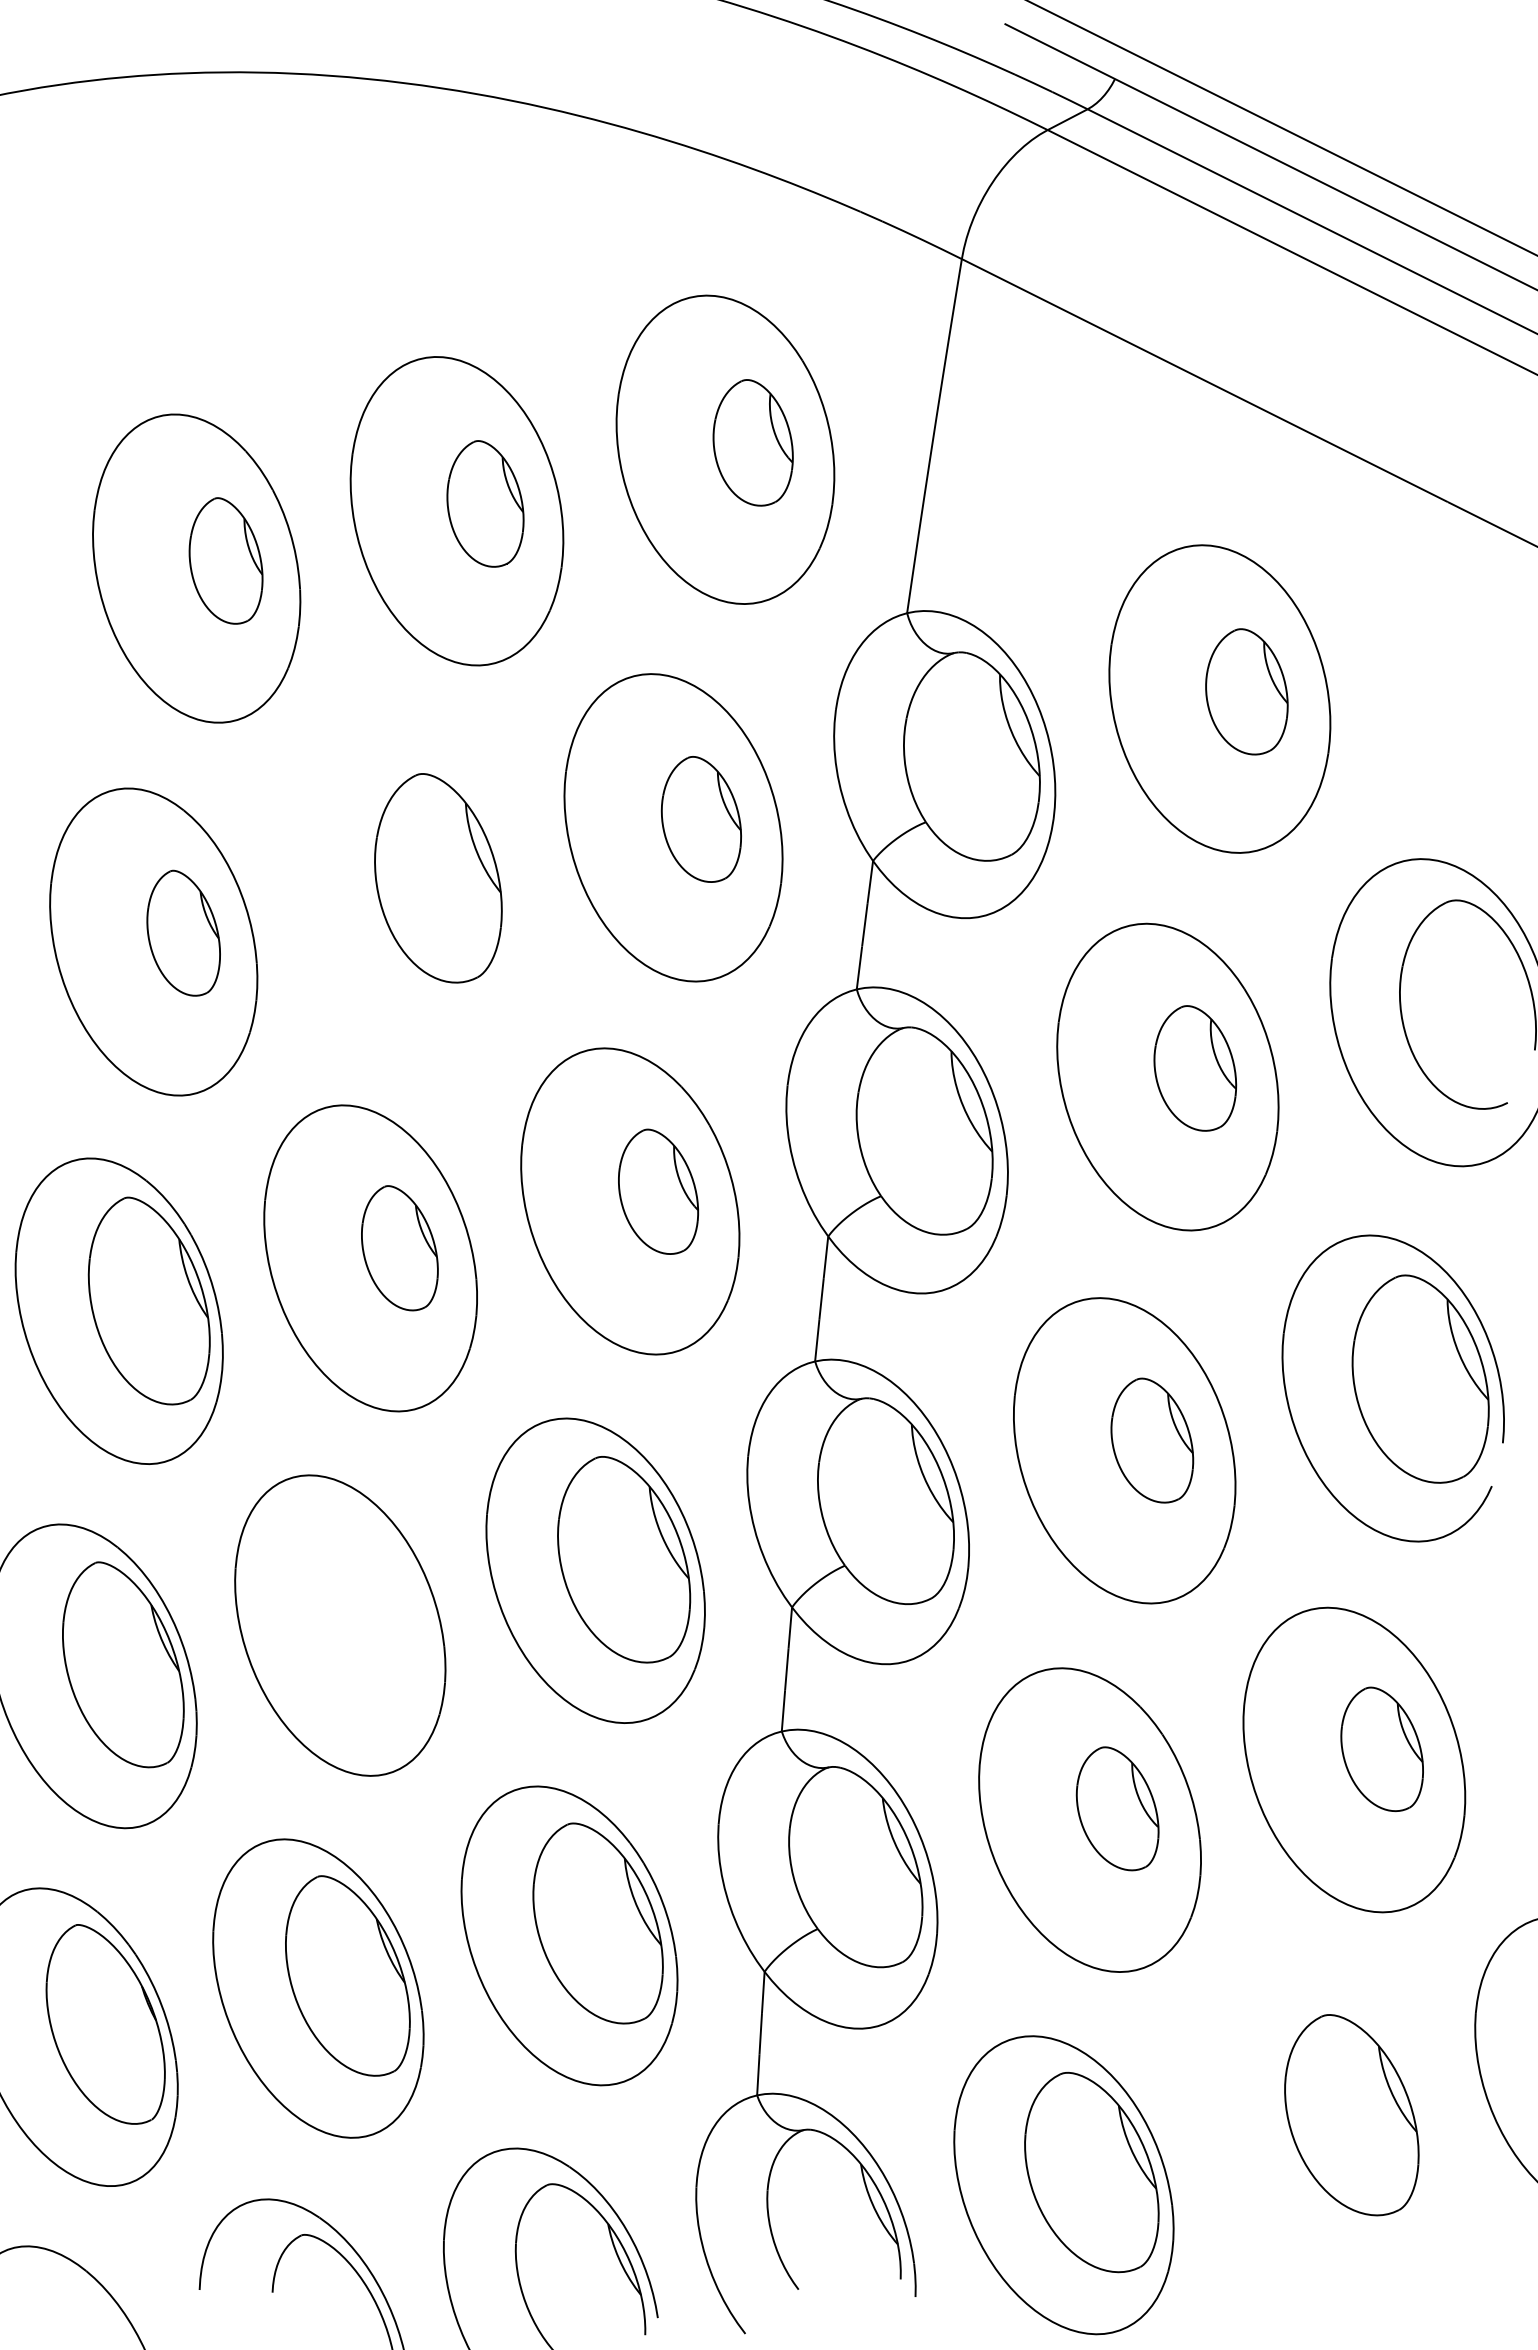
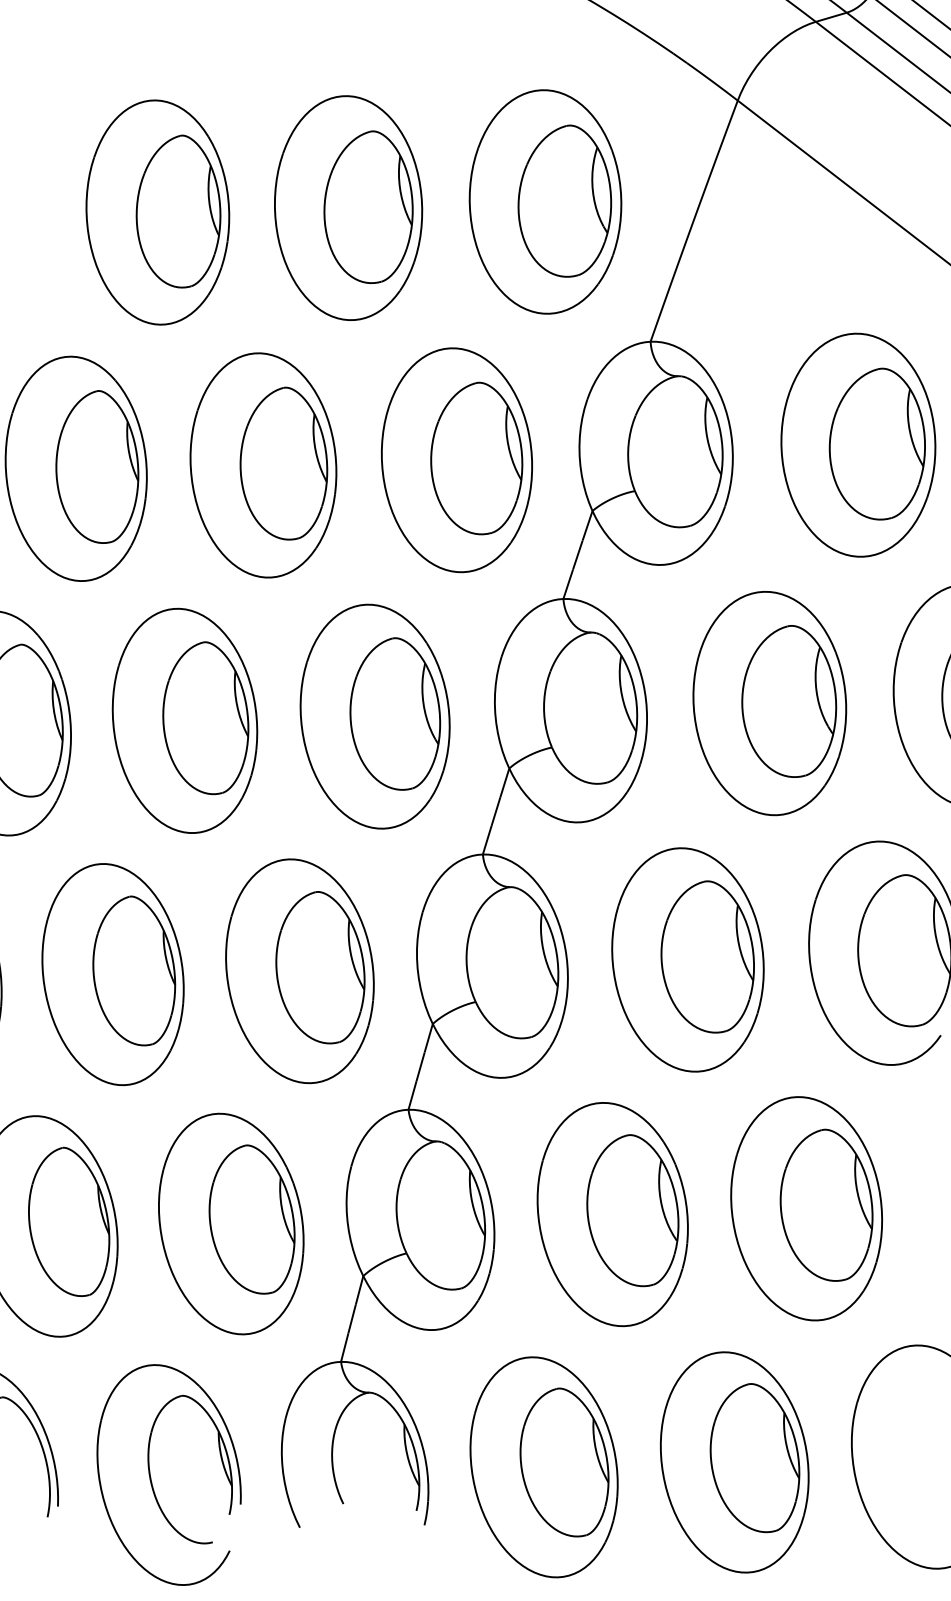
part: (753, 442) -> (566, 200), size x1.67
part: (485, 503) -> (369, 206), size x1.67
part: (225, 560) -> (179, 210), size x1.67
part: (1246, 691) -> (878, 443), size x1.67
part: (701, 819) -> (477, 458), size x1.67
part: (409, 886) -> (263, 465), added
part: (183, 933) -> (98, 466), size x1.67
part: (1195, 1068) -> (790, 701), size x1.67
part: (658, 1191) -> (396, 713), size x1.67
part: (399, 1247) -> (206, 717), size x1.67
part: (1152, 1440) -> (708, 956), size x1.67
part: (369, 1614) -> (135, 970), added
part: (1382, 1749) -> (827, 1205), size x1.67
part: (1117, 1808) -> (633, 1210), size x1.67
part: (1323, 2126) -> (734, 1461), added

